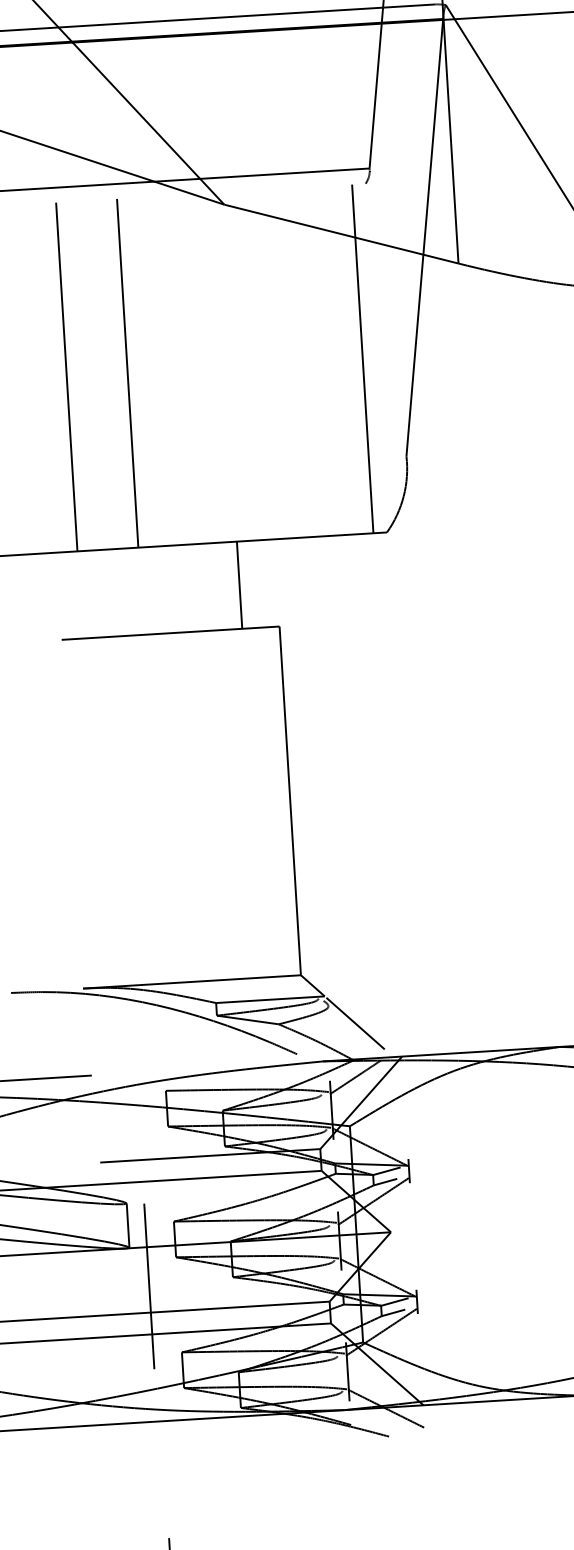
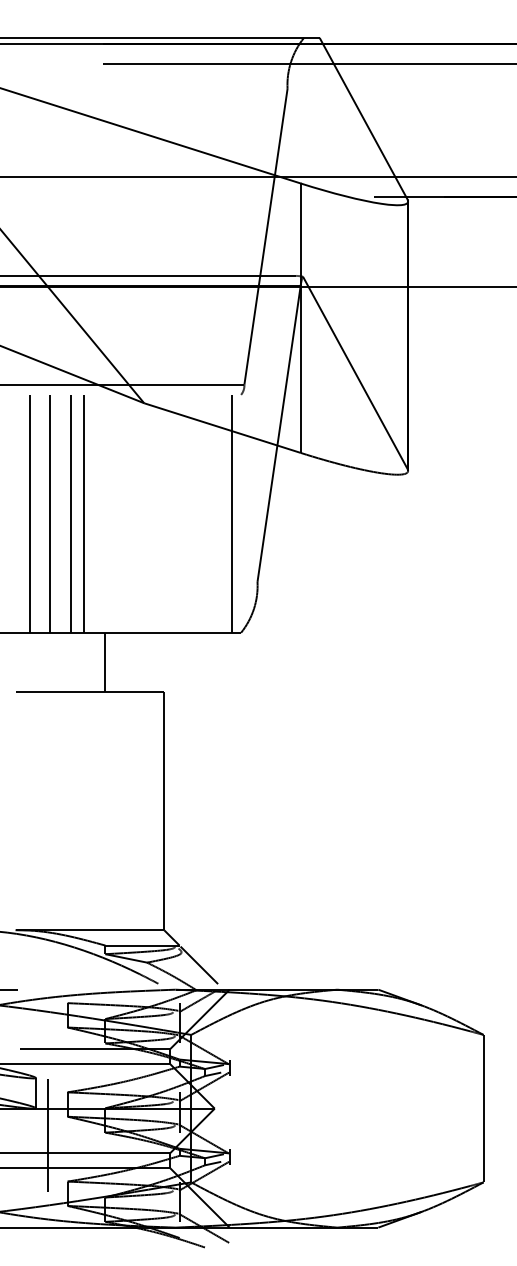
line: (146, 371) -> (84, 513), added
line: (96, 374) -> (50, 513), added
line: (239, 585) -> (104, 662), moved

